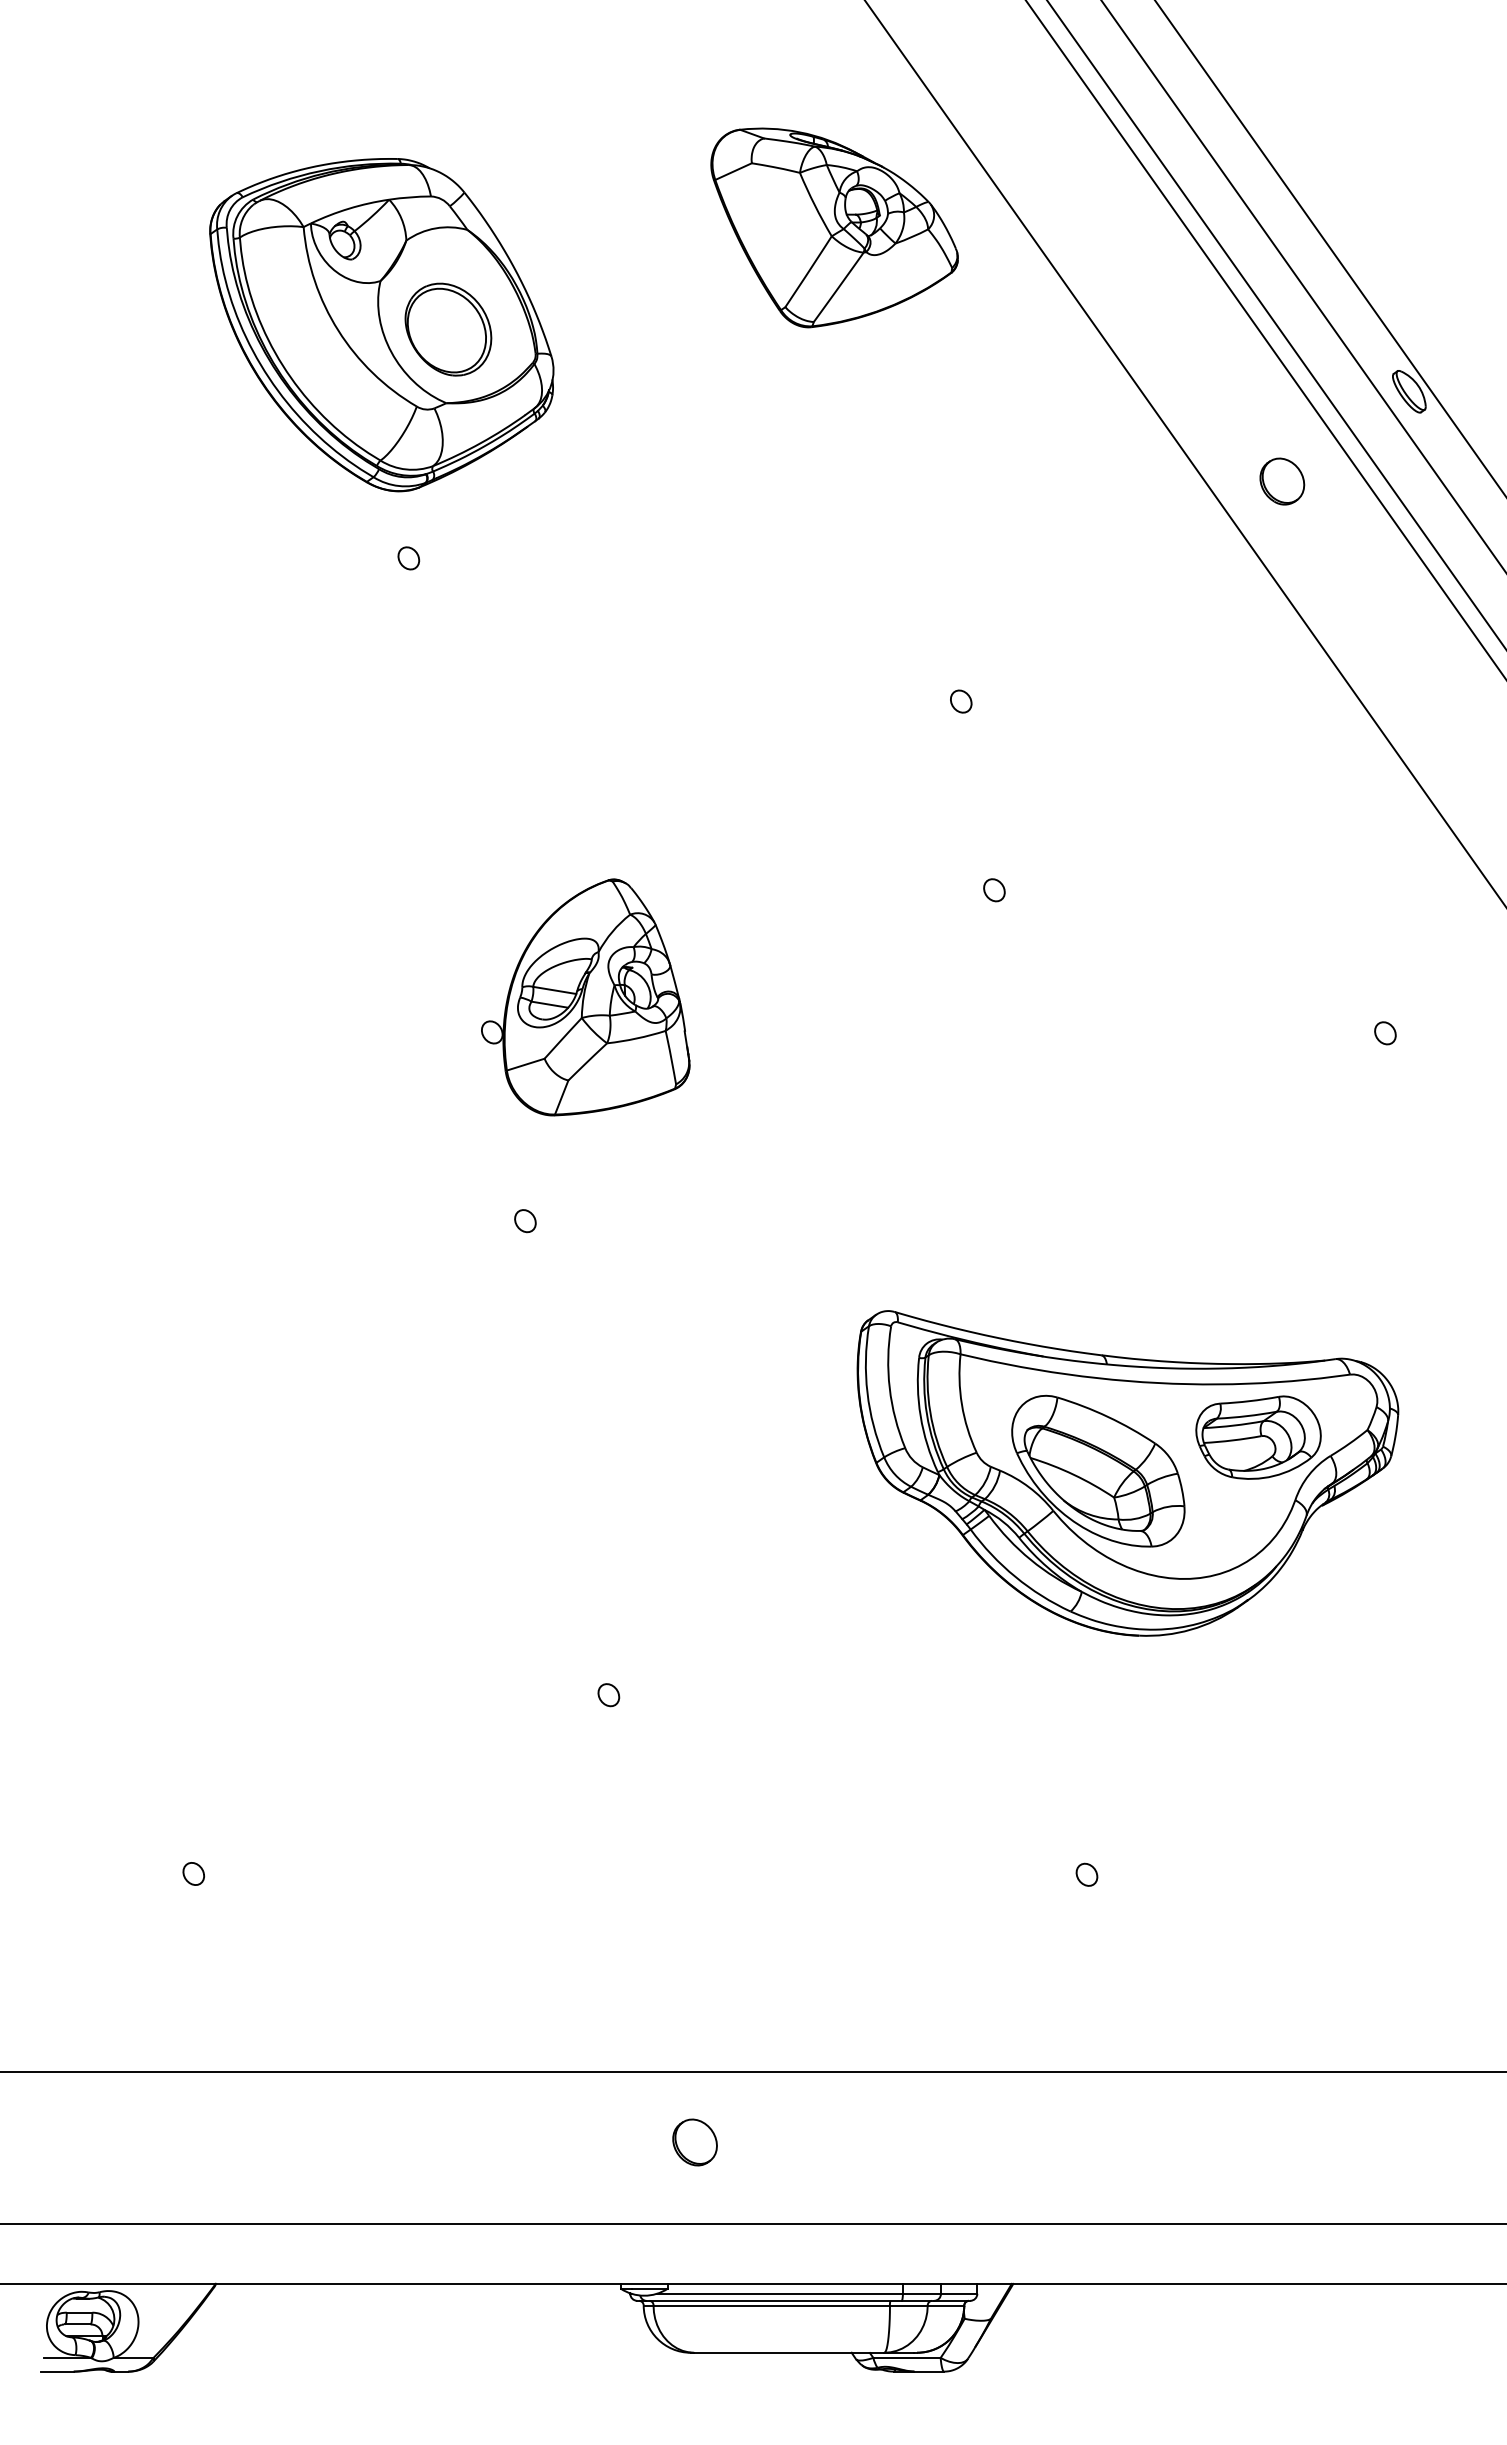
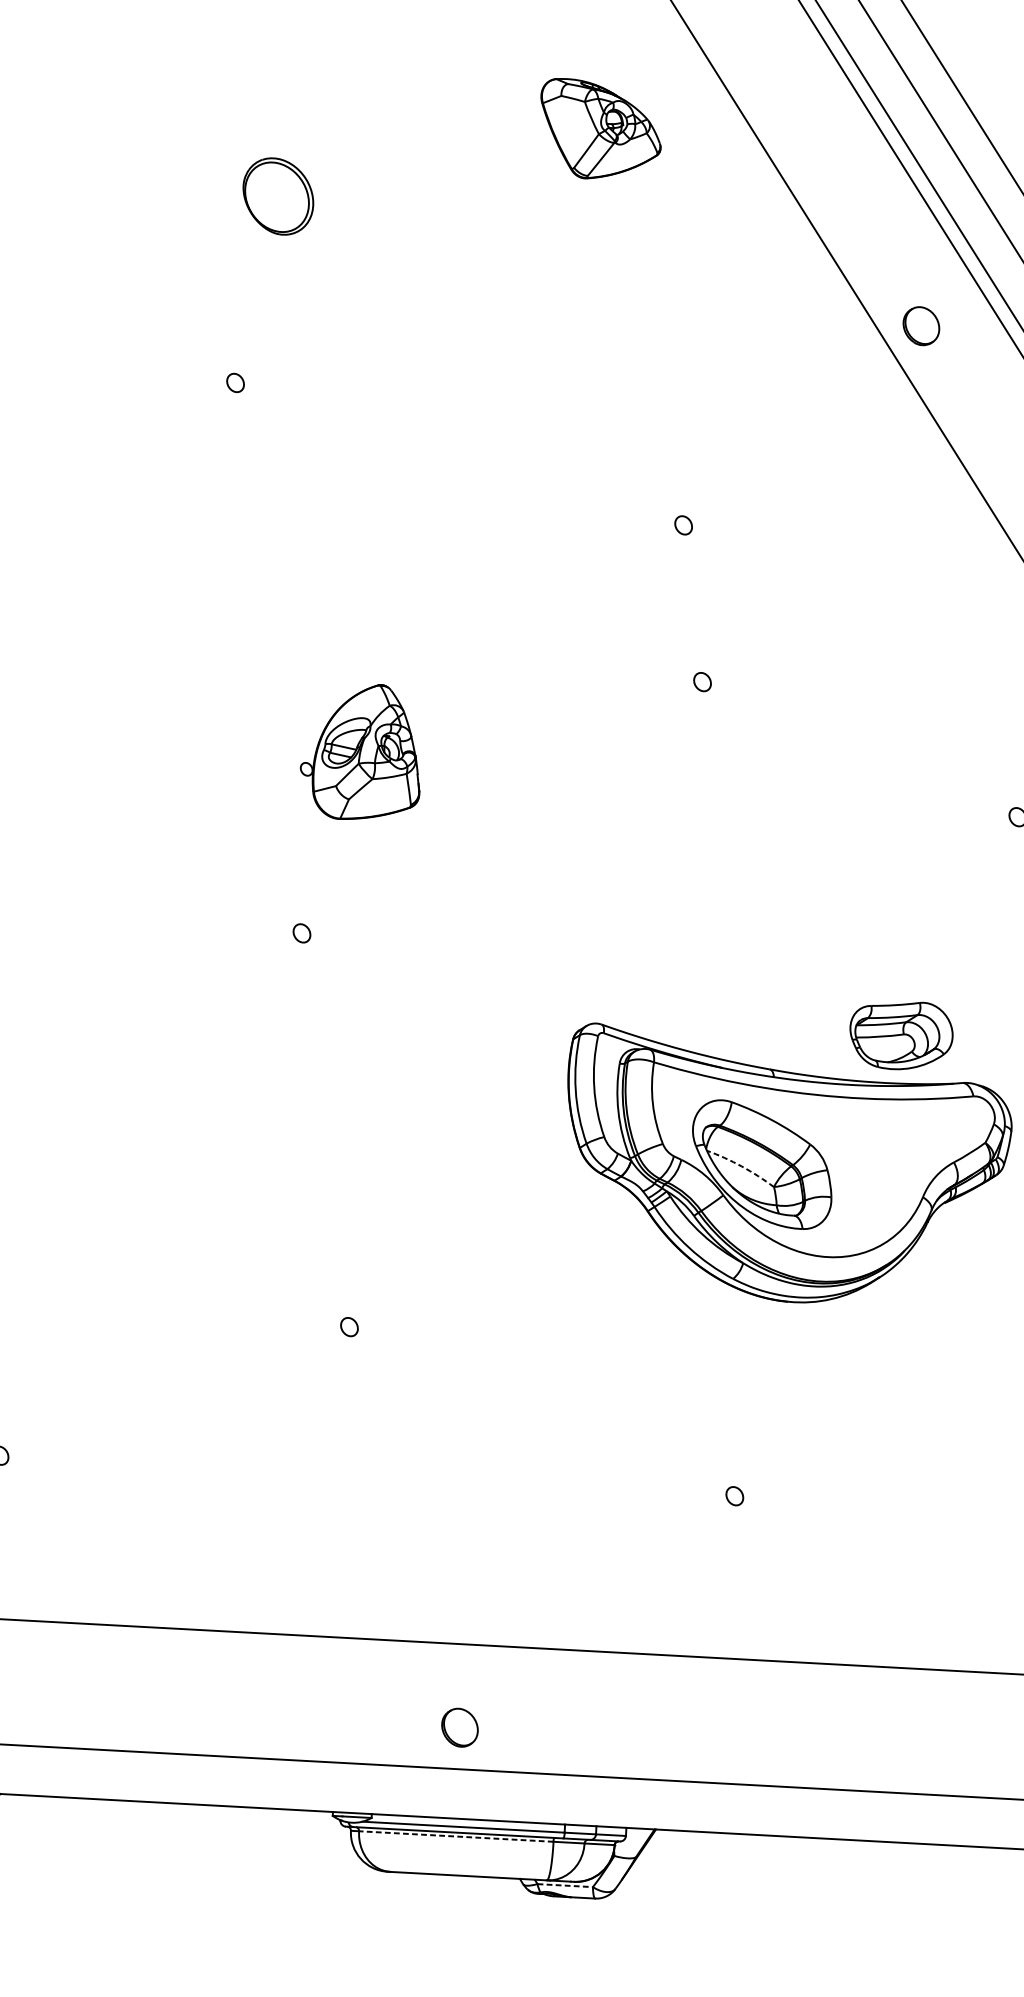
part: (834, 227) -> (600, 129), size x0.6
part: (381, 325) -> (223, 190), removed
part: (1282, 481) -> (921, 326), moved
part: (585, 997) -> (361, 752), size x0.7
part: (1258, 1437) -> (901, 1035), moved
arc: (1073, 1474) -> (741, 1166), solid -> dashed
part: (694, 2142) -> (459, 1727), moved
line: (771, 2305) -> (456, 1836), solid -> dashed
line: (907, 2357) -> (565, 1885), solid -> dashed

